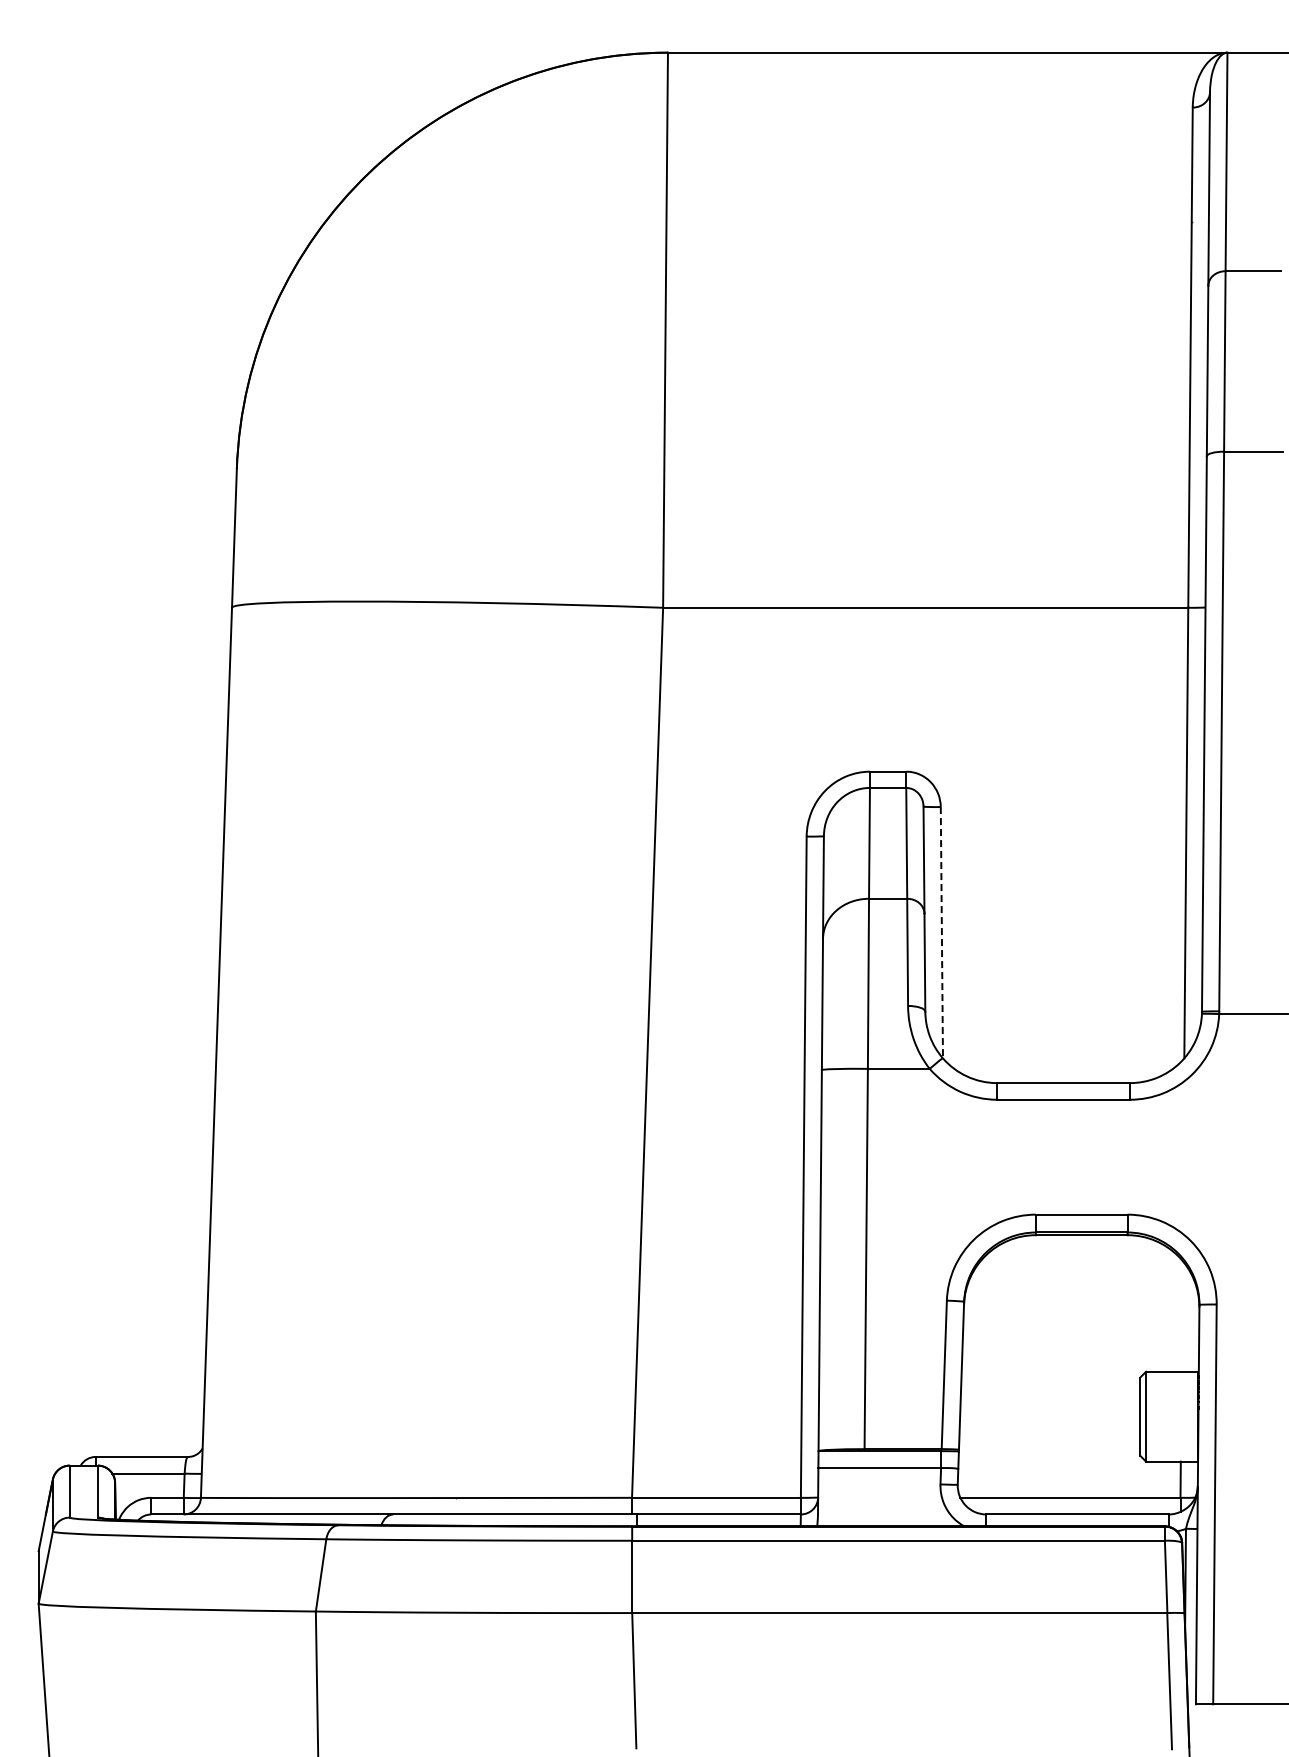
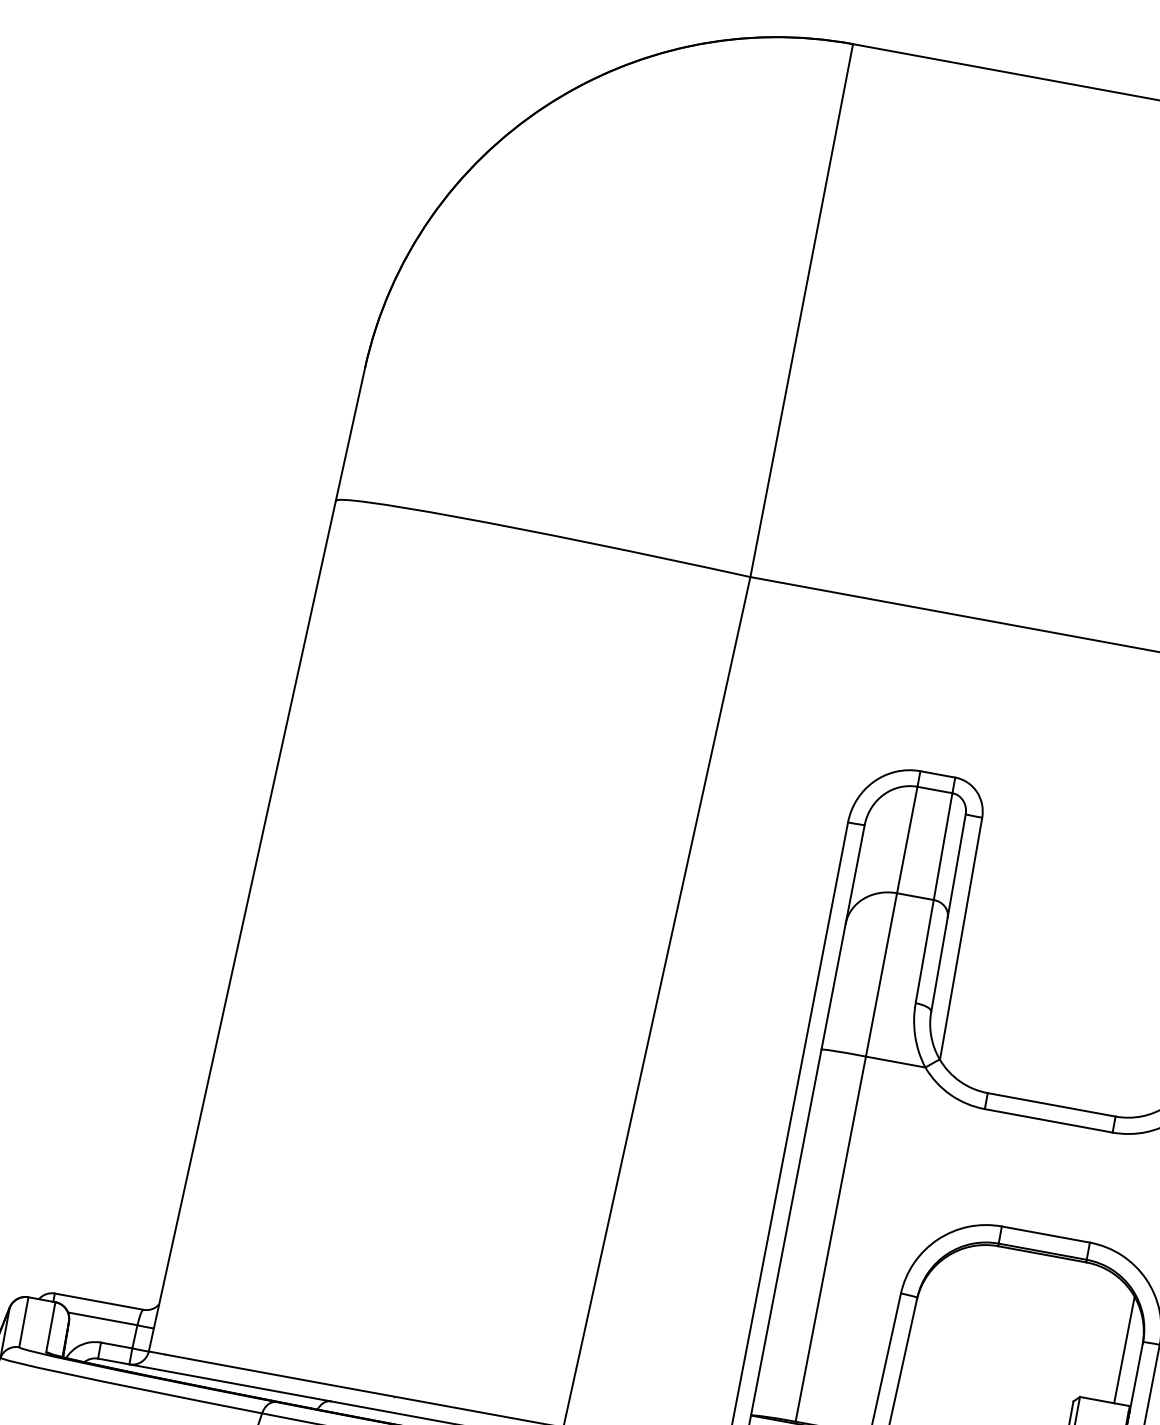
line: (941, 932) -> (960, 938), dashed -> solid
line: (1181, 1315) -> (1123, 1349), added

